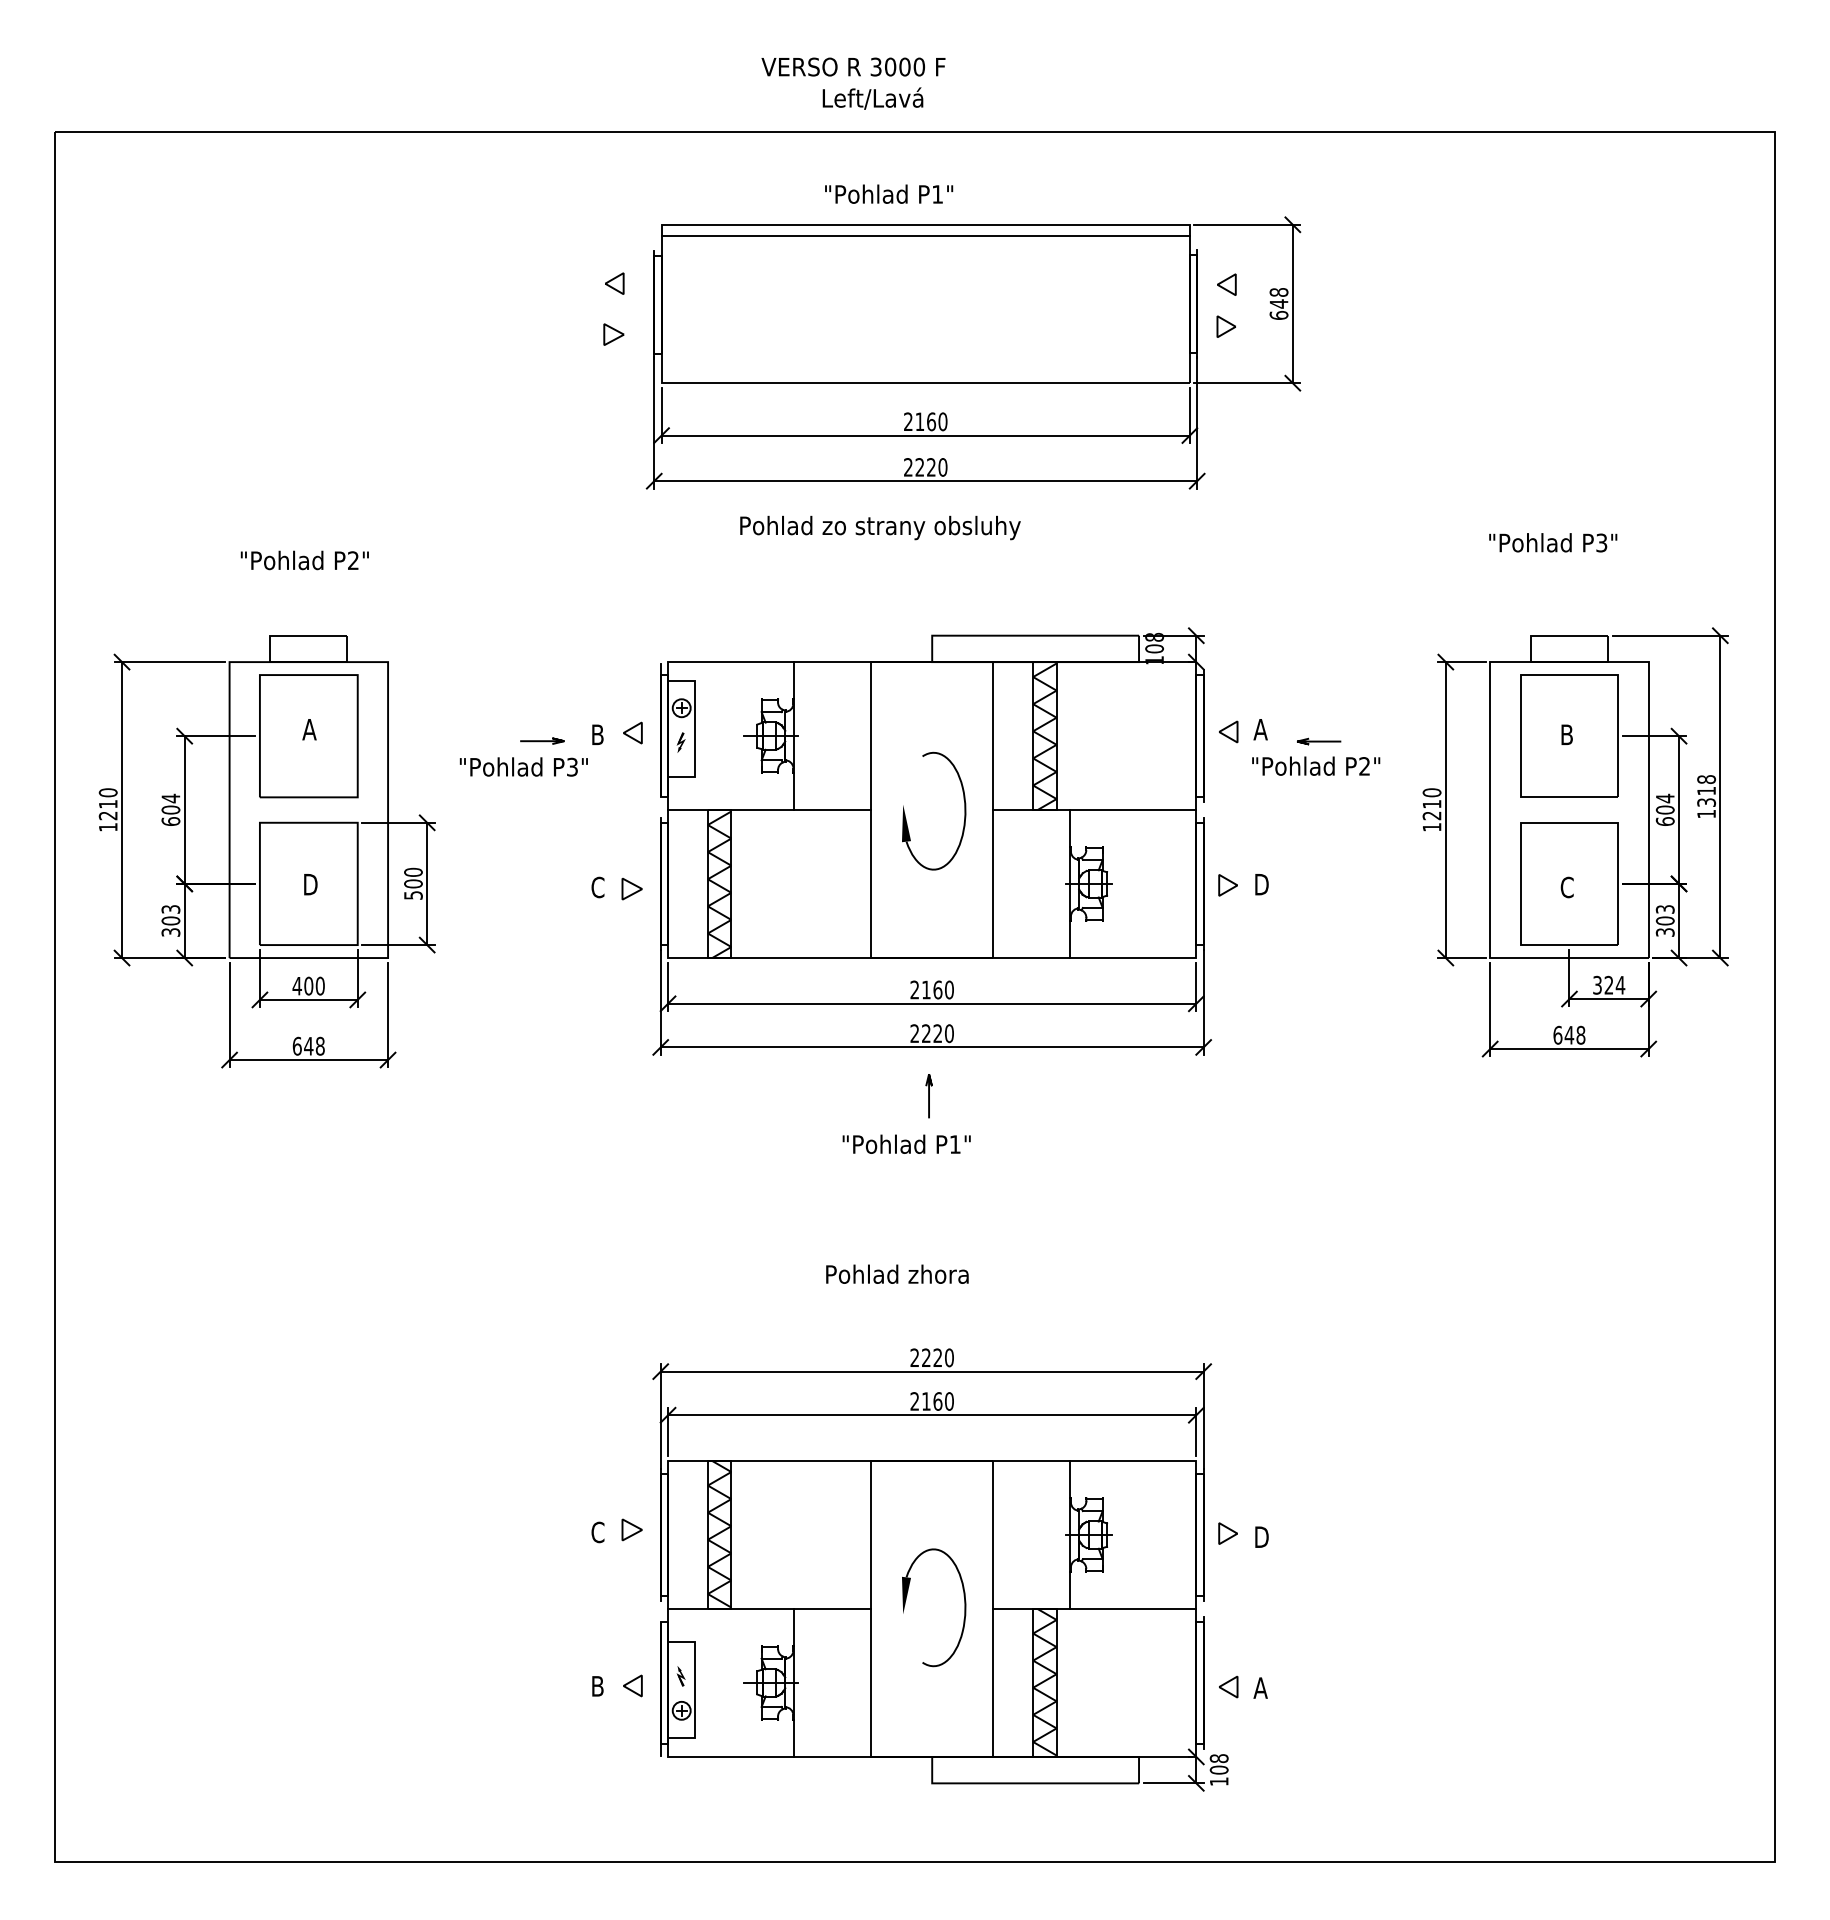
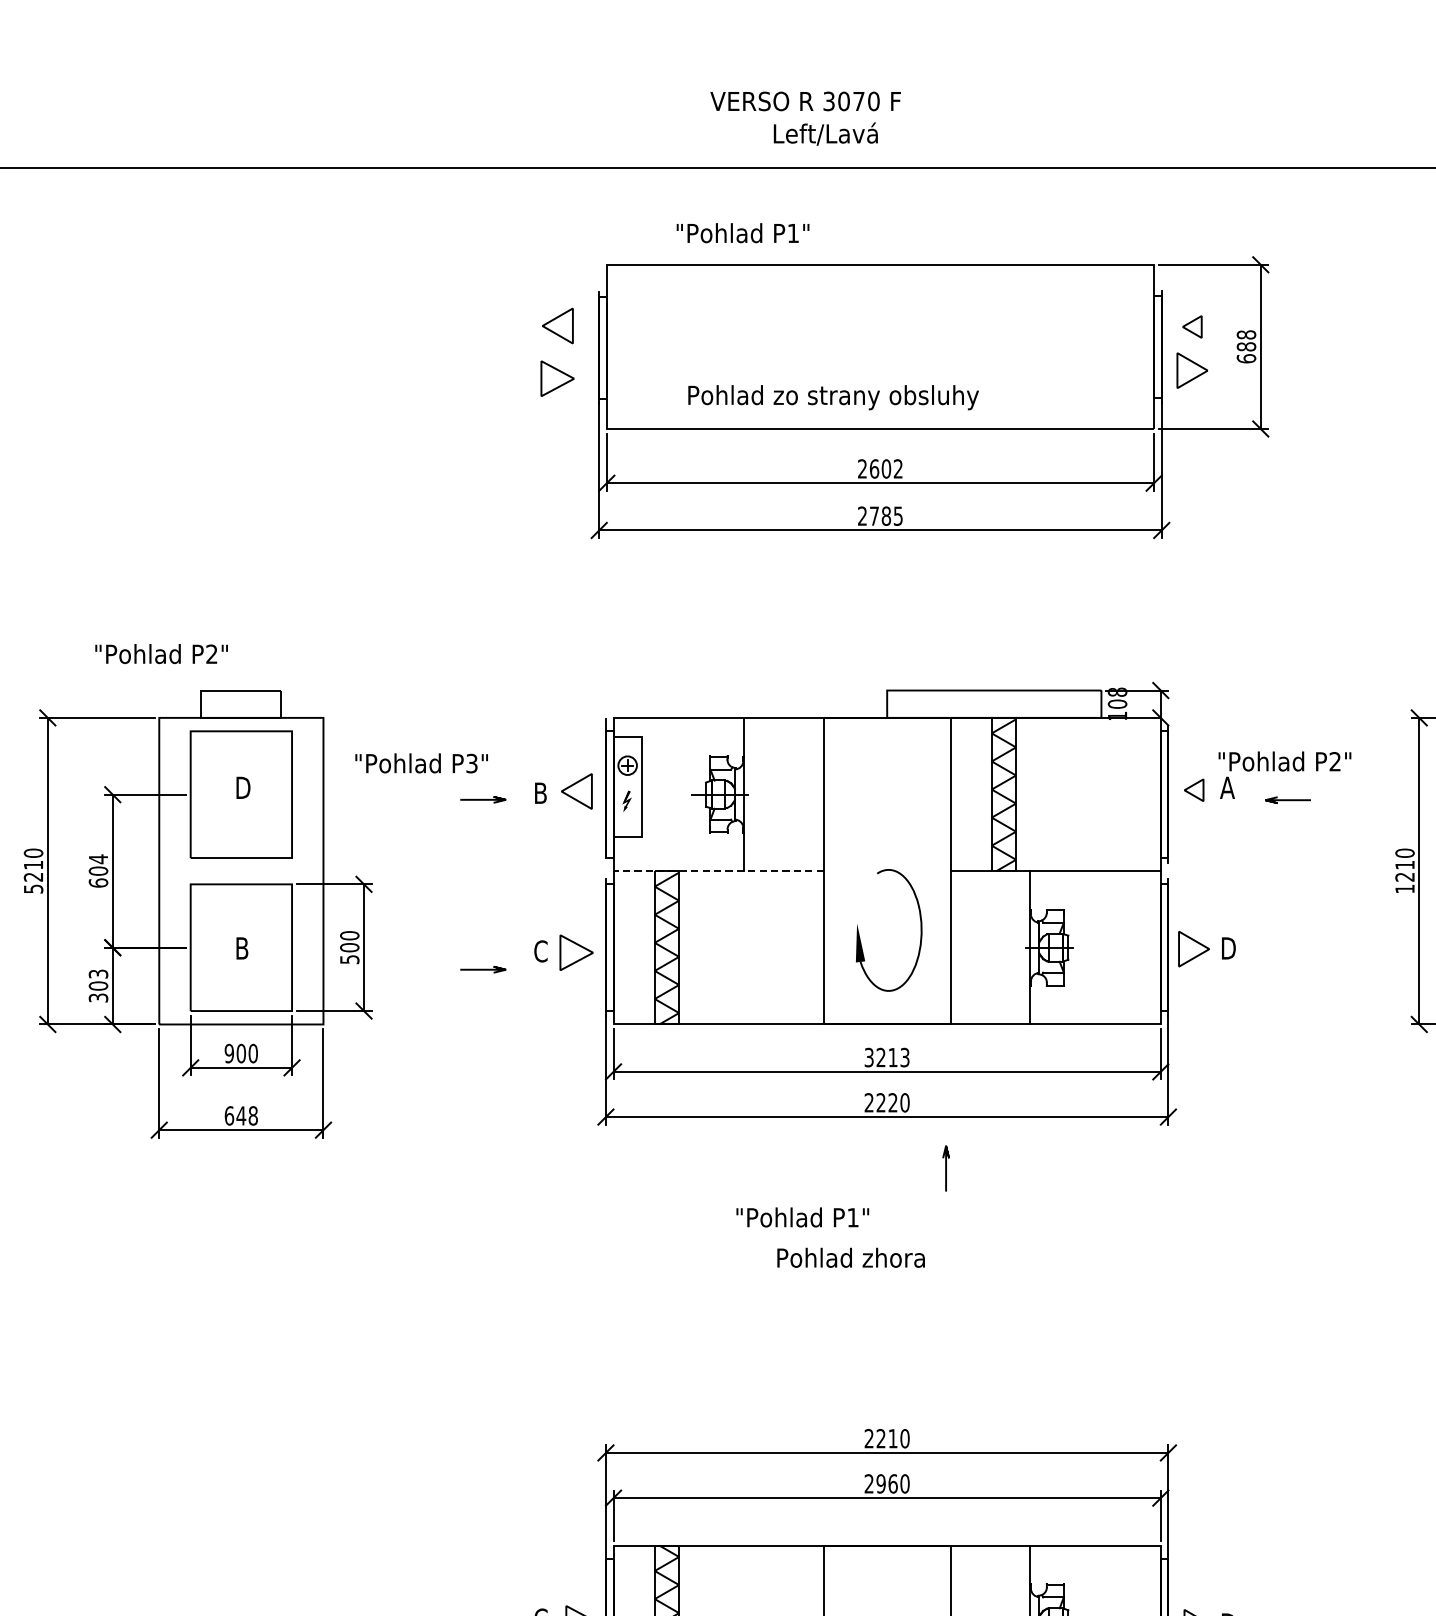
text: (904, 66) -> (858, 100), 3000 -> 3070
text: (889, 193) -> (743, 232), moved
line: (925, 235) -> (880, 275), removed
part: (614, 283) -> (558, 325), size x1.6
text: (1278, 303) -> (1245, 346), 648 -> 688
part: (1225, 326) -> (1191, 370), size x1.6
part: (613, 334) -> (557, 378), size x1.6
text: (931, 421) -> (886, 468), 2160 -> 2602
text: (931, 467) -> (886, 516), 2220 -> 2785
text: (880, 527) -> (833, 397), moved
text: (304, 560) -> (161, 654), moved
text: (309, 729) -> (242, 787), A -> D
part: (632, 732) -> (576, 790), size x1.6
text: (1316, 765) -> (1285, 760), moved
text: (523, 766) -> (421, 762), moved
line: (769, 810) -> (718, 871), solid -> dashed
part: (906, 818) -> (860, 937), moved
text: (108, 827) -> (33, 889), 1210 -> 5210
text: (311, 884) -> (244, 948), D -> B
part: (1227, 885) -> (1193, 949), size x1.6
part: (631, 889) -> (575, 953), size x1.6
line: (542, 904) -> (483, 969), added
text: (296, 985) -> (228, 1052), 400 -> 900
text: (931, 989) -> (886, 1057), 2160 -> 3213
line: (928, 1096) -> (945, 1168), moved
text: (906, 1143) -> (802, 1216), moved
text: (897, 1273) -> (851, 1257), moved
text: (937, 1357) -> (892, 1438), 2220 -> 2210
text: (925, 1401) -> (880, 1483), 2160 -> 2960

